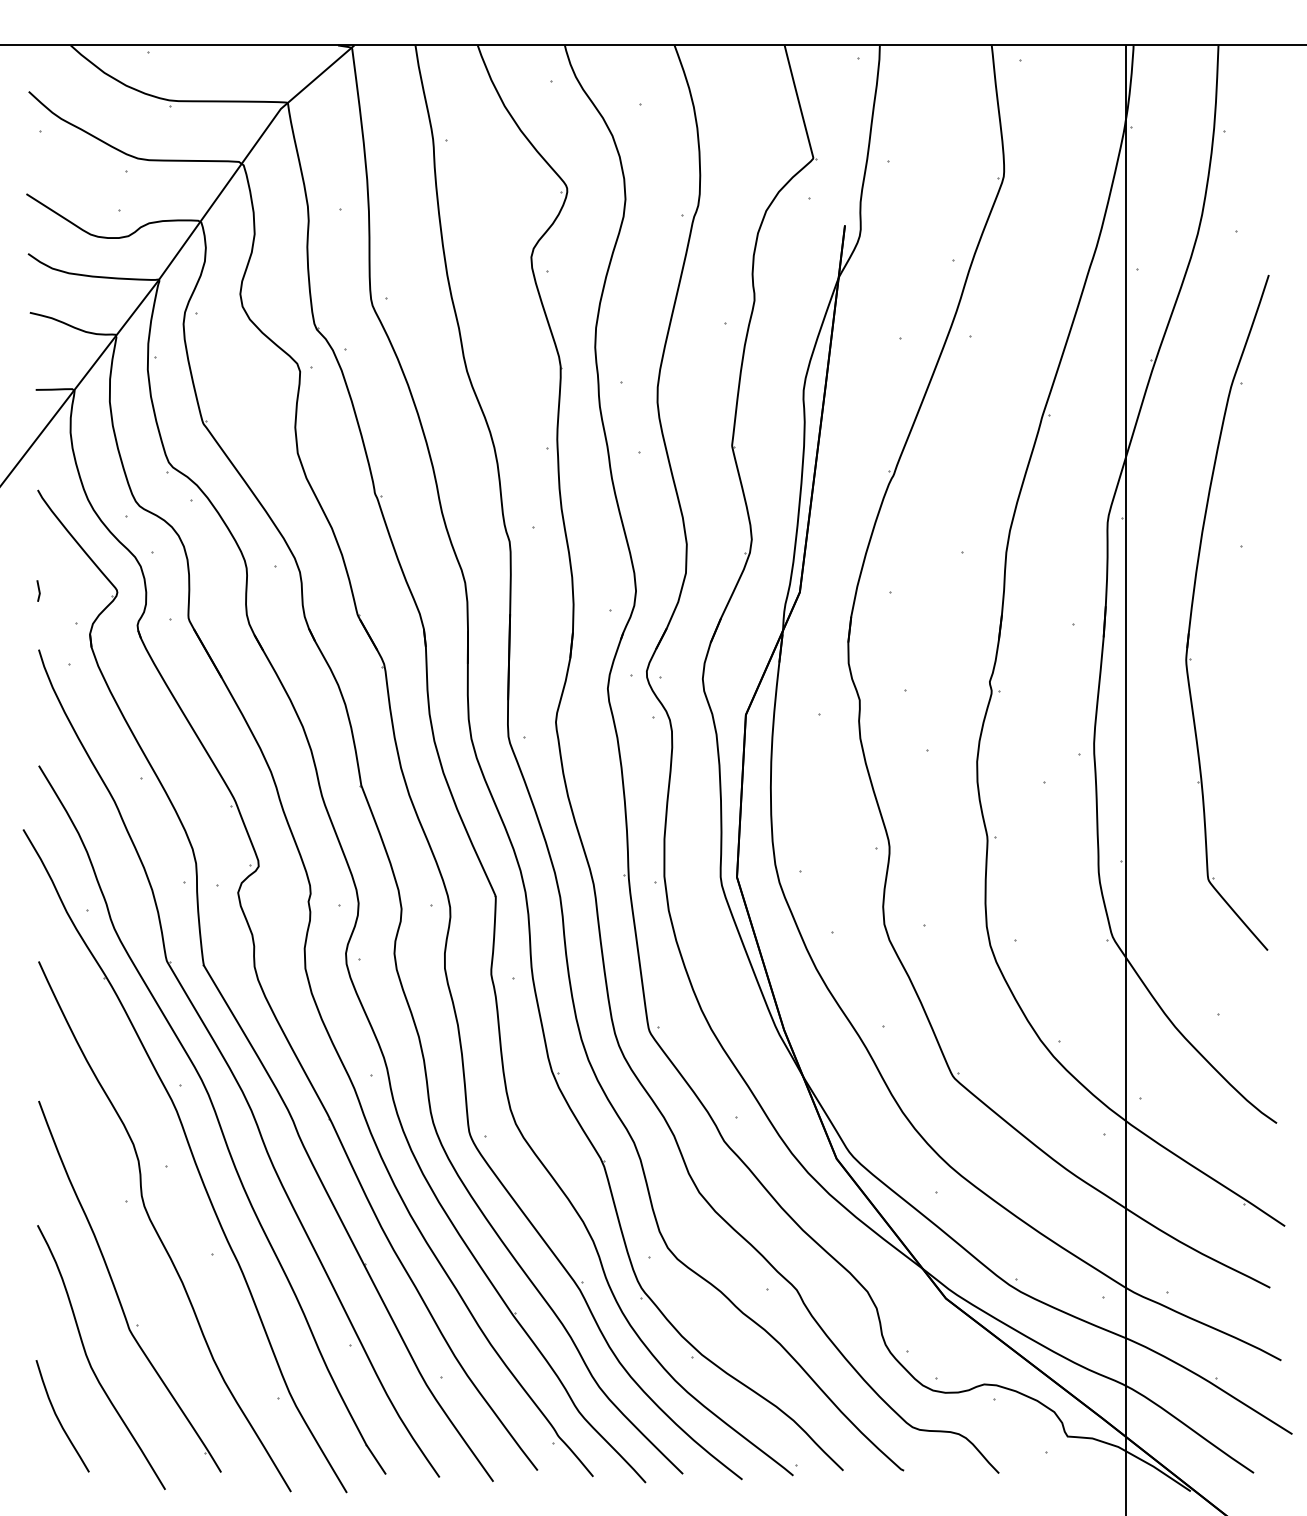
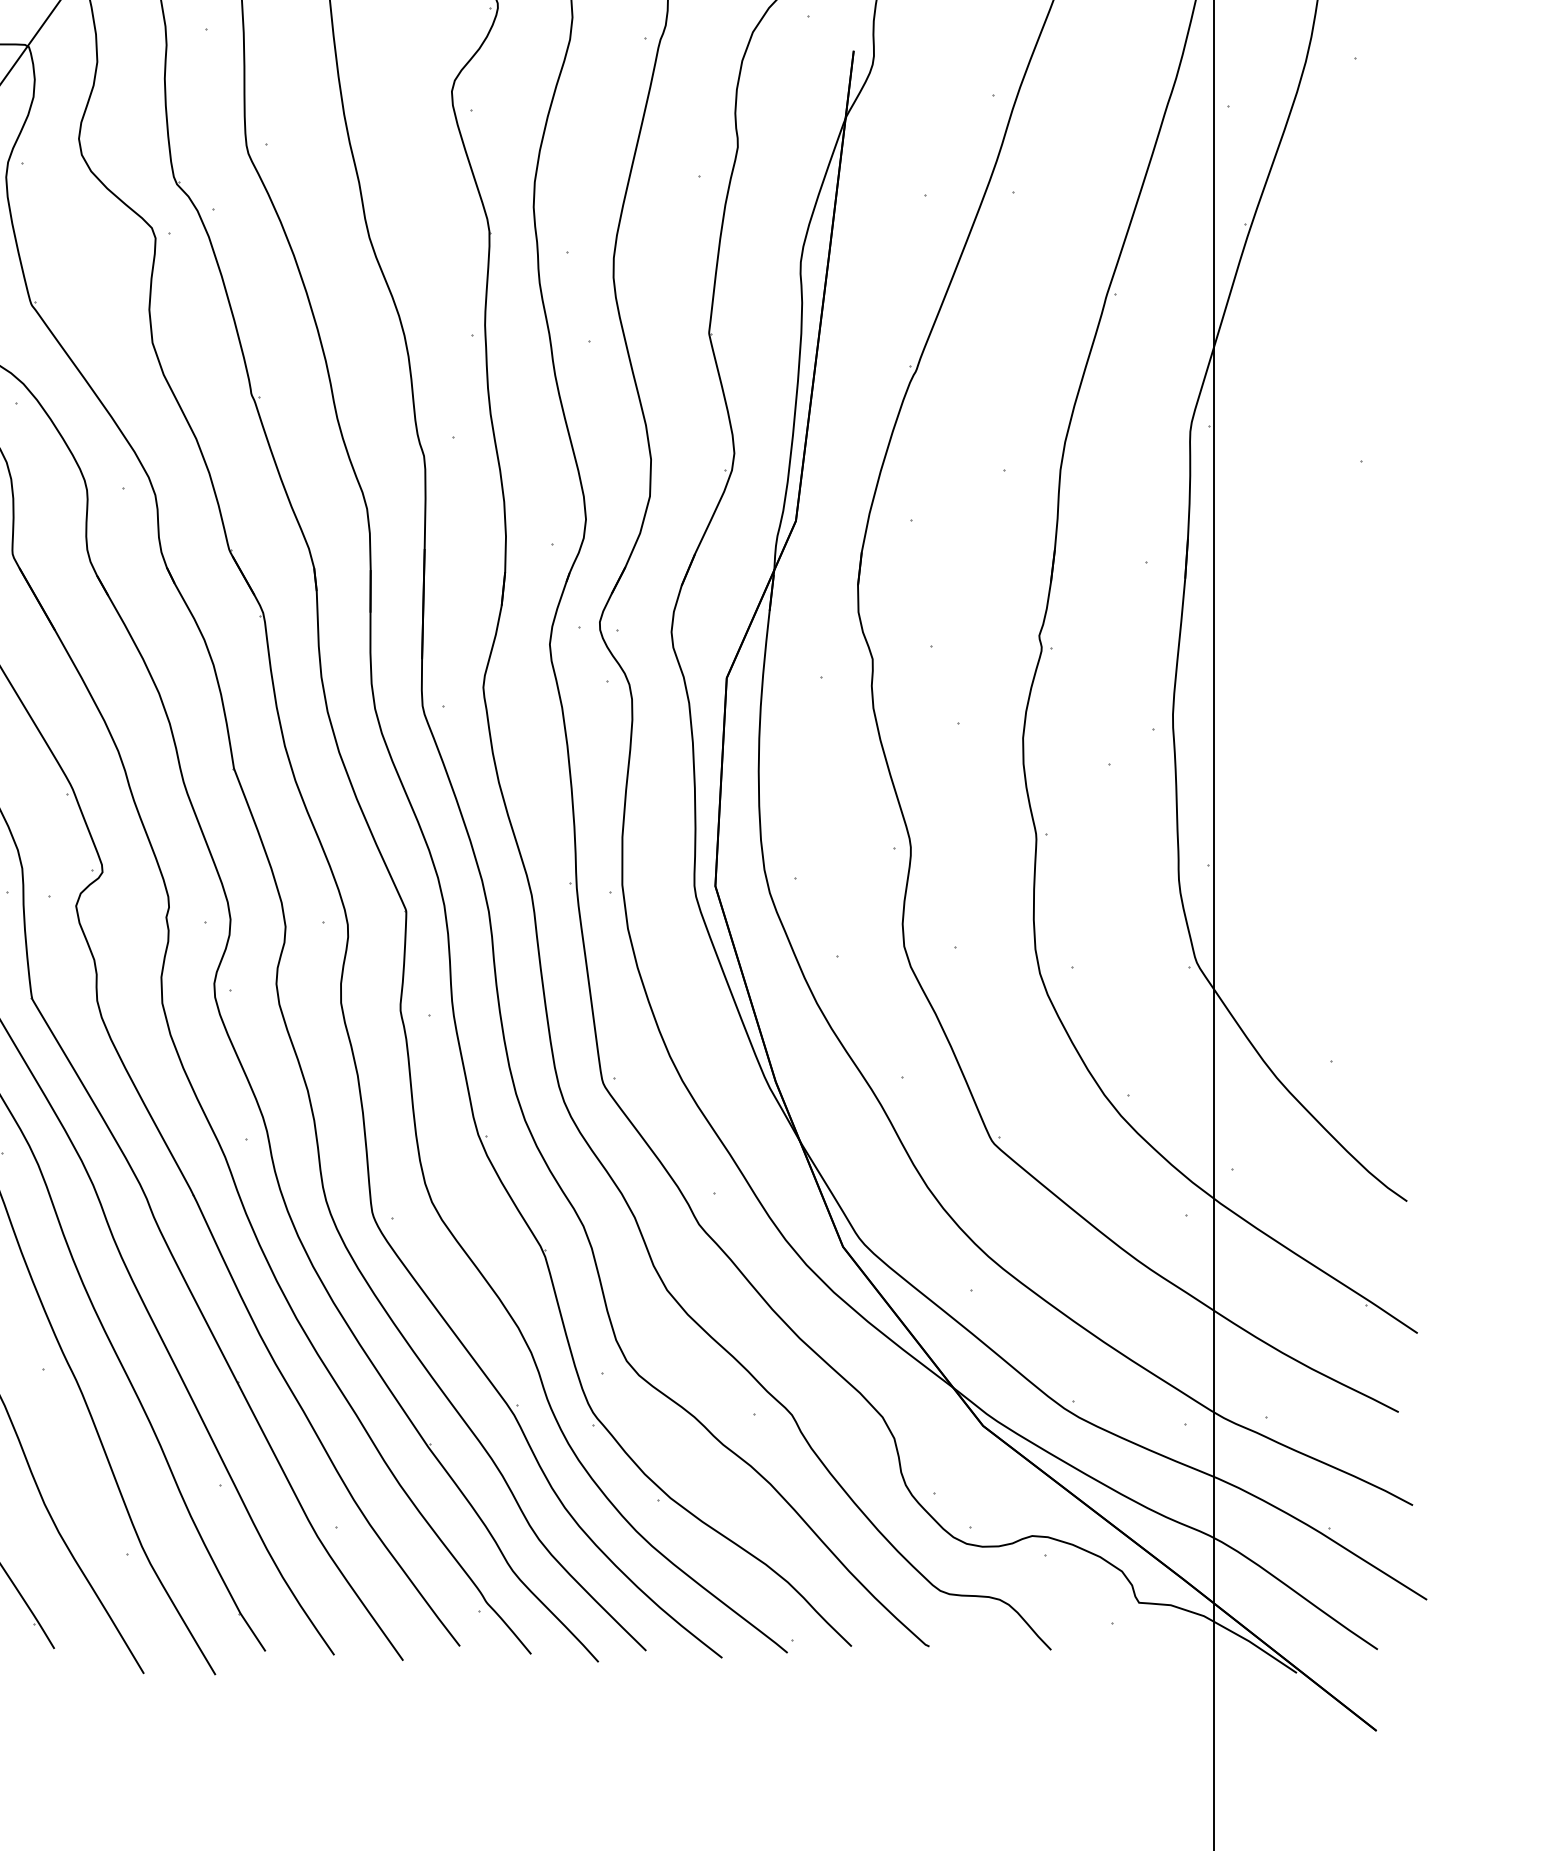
part: (1193, 604) -> (1300, 536), removed

